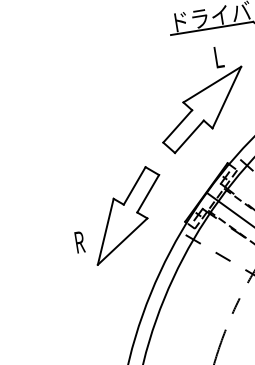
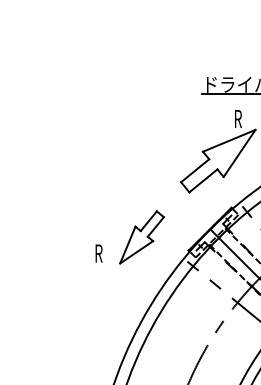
text: (219, 57) -> (238, 119), L -> R
part: (127, 215) -> (141, 237), size x0.7

